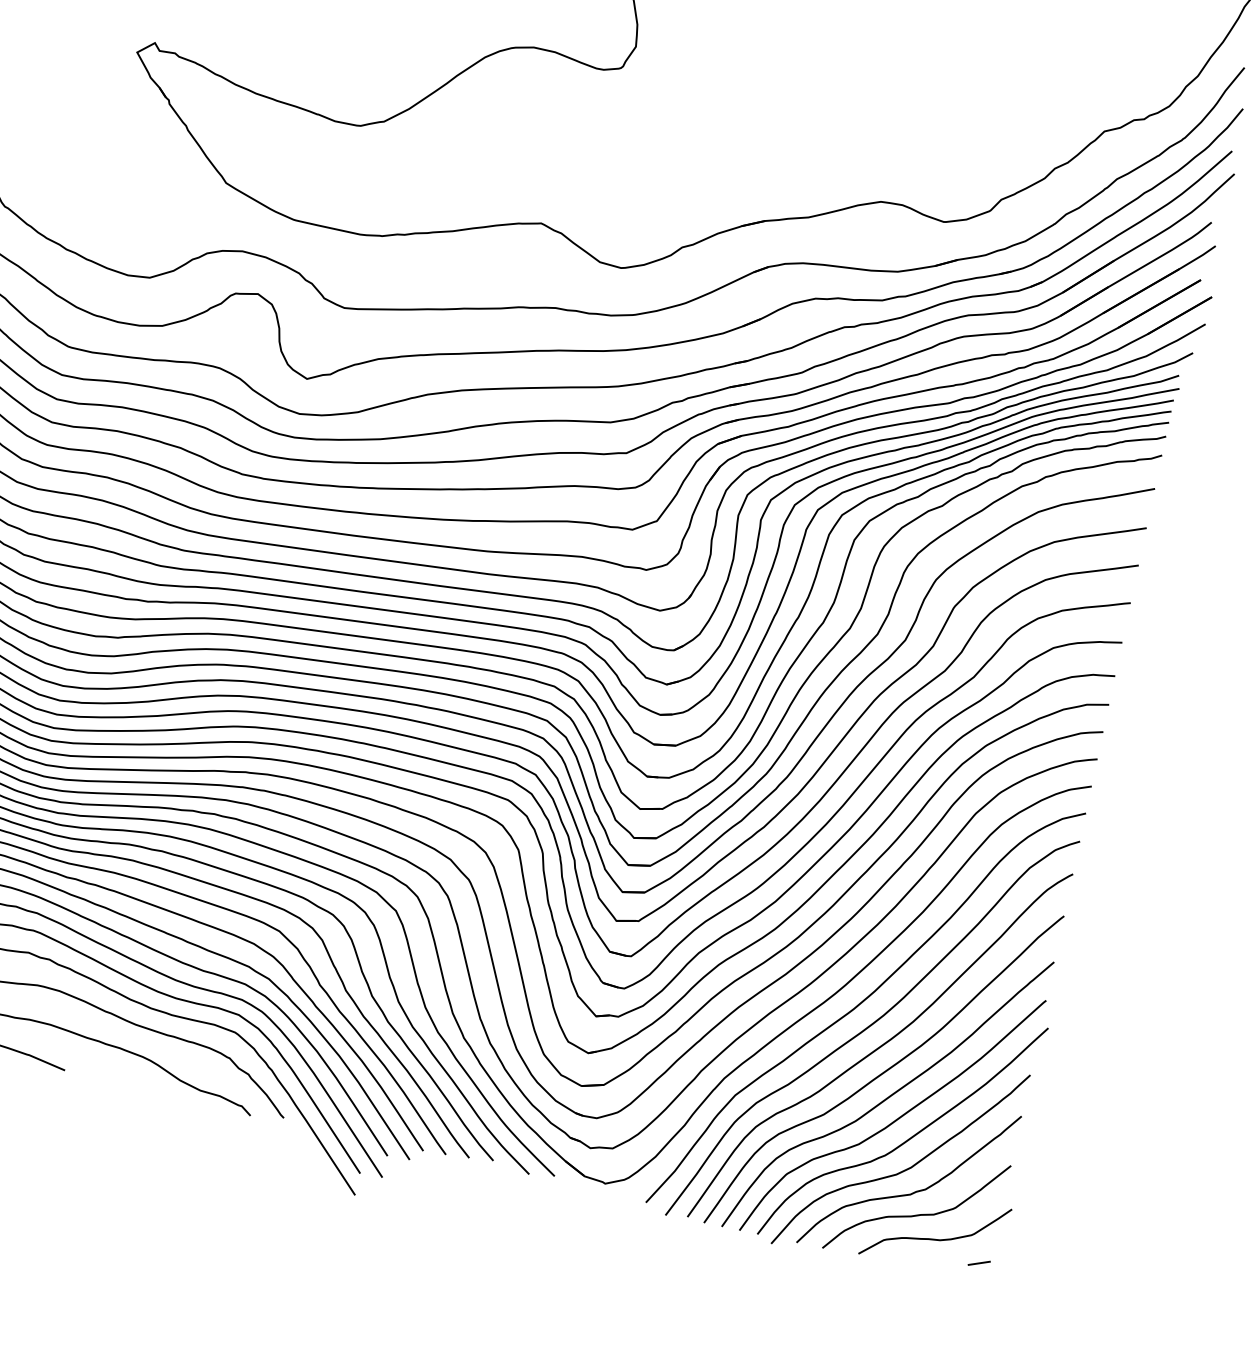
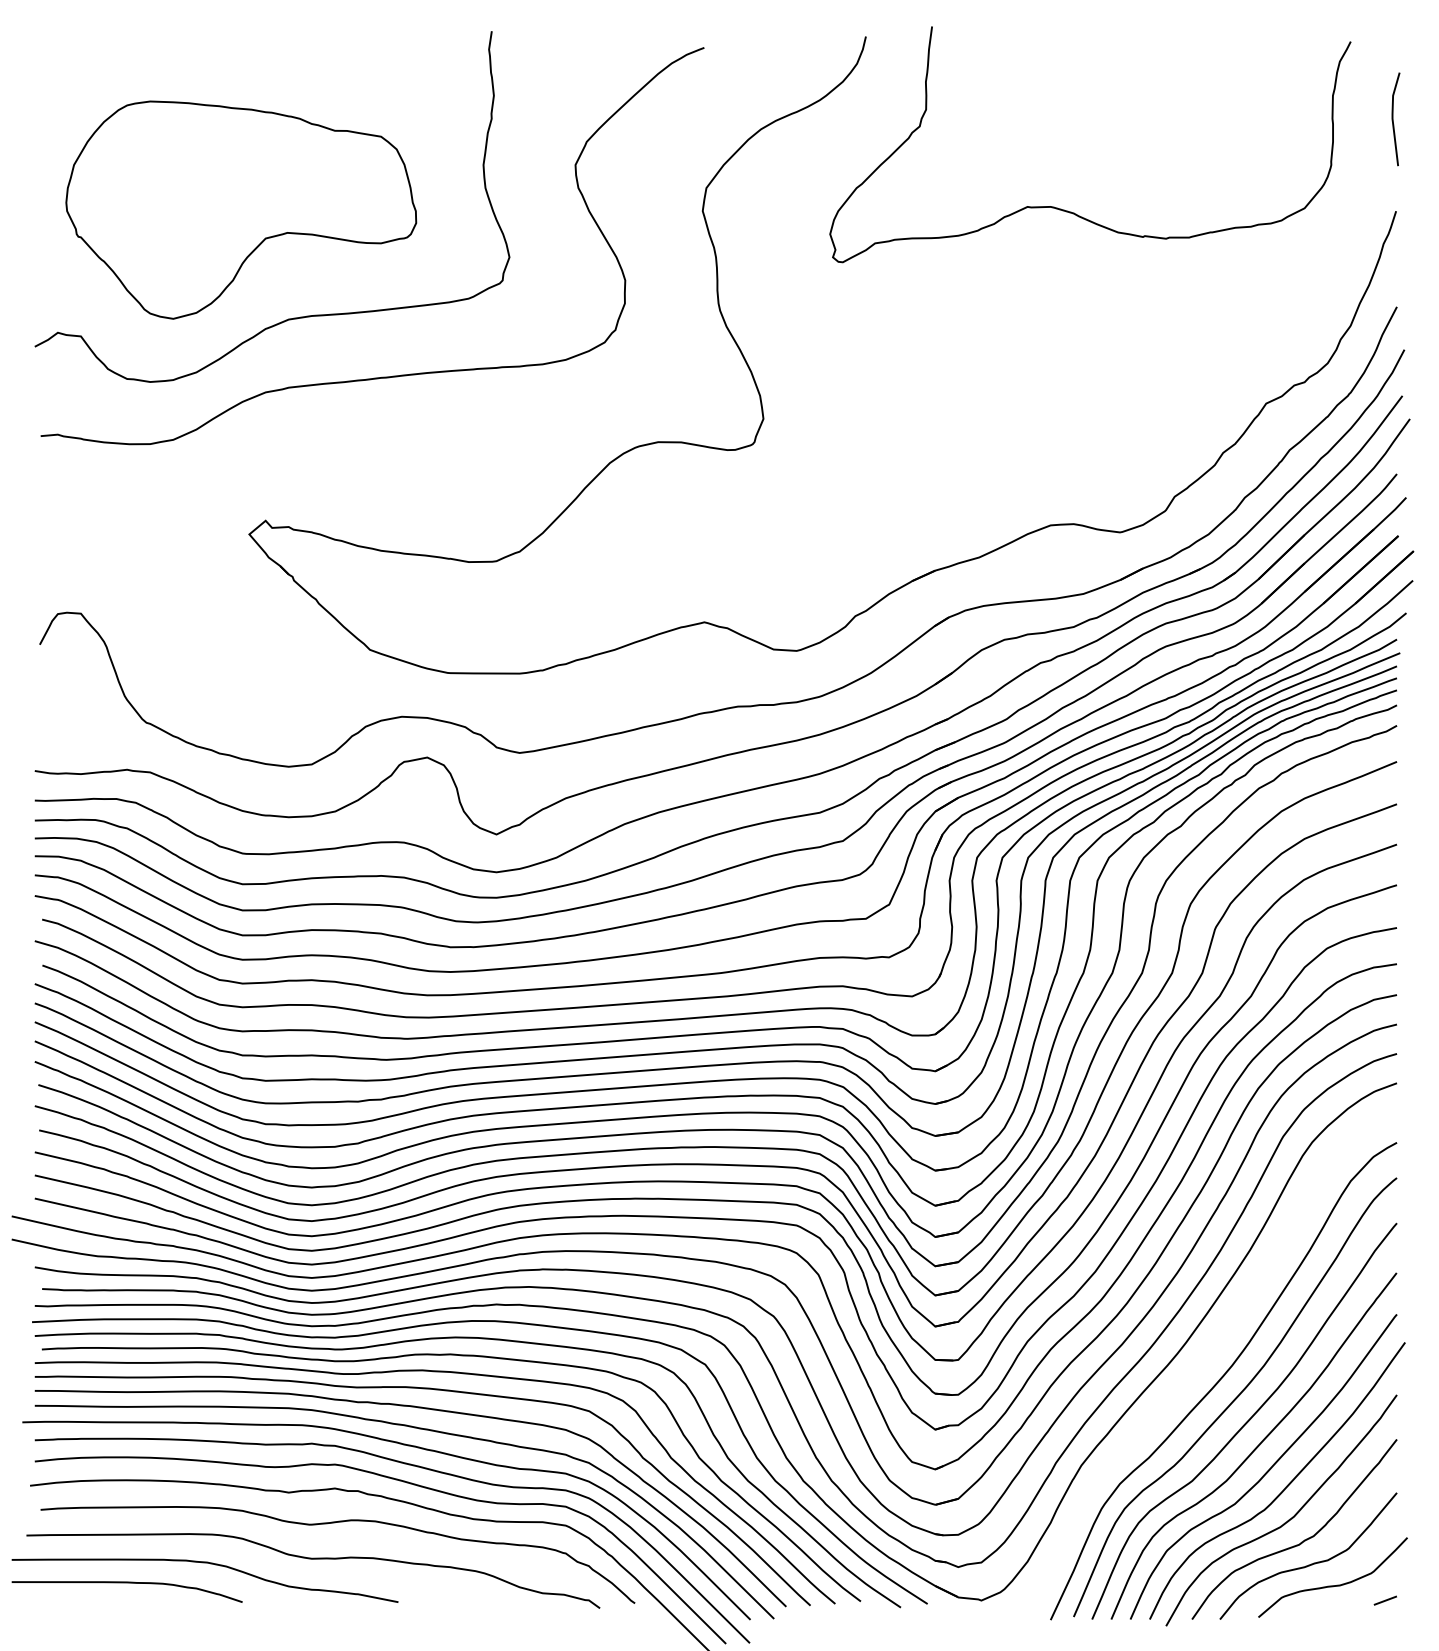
curve: (863, 1002) -> (1208, 1356), removed

